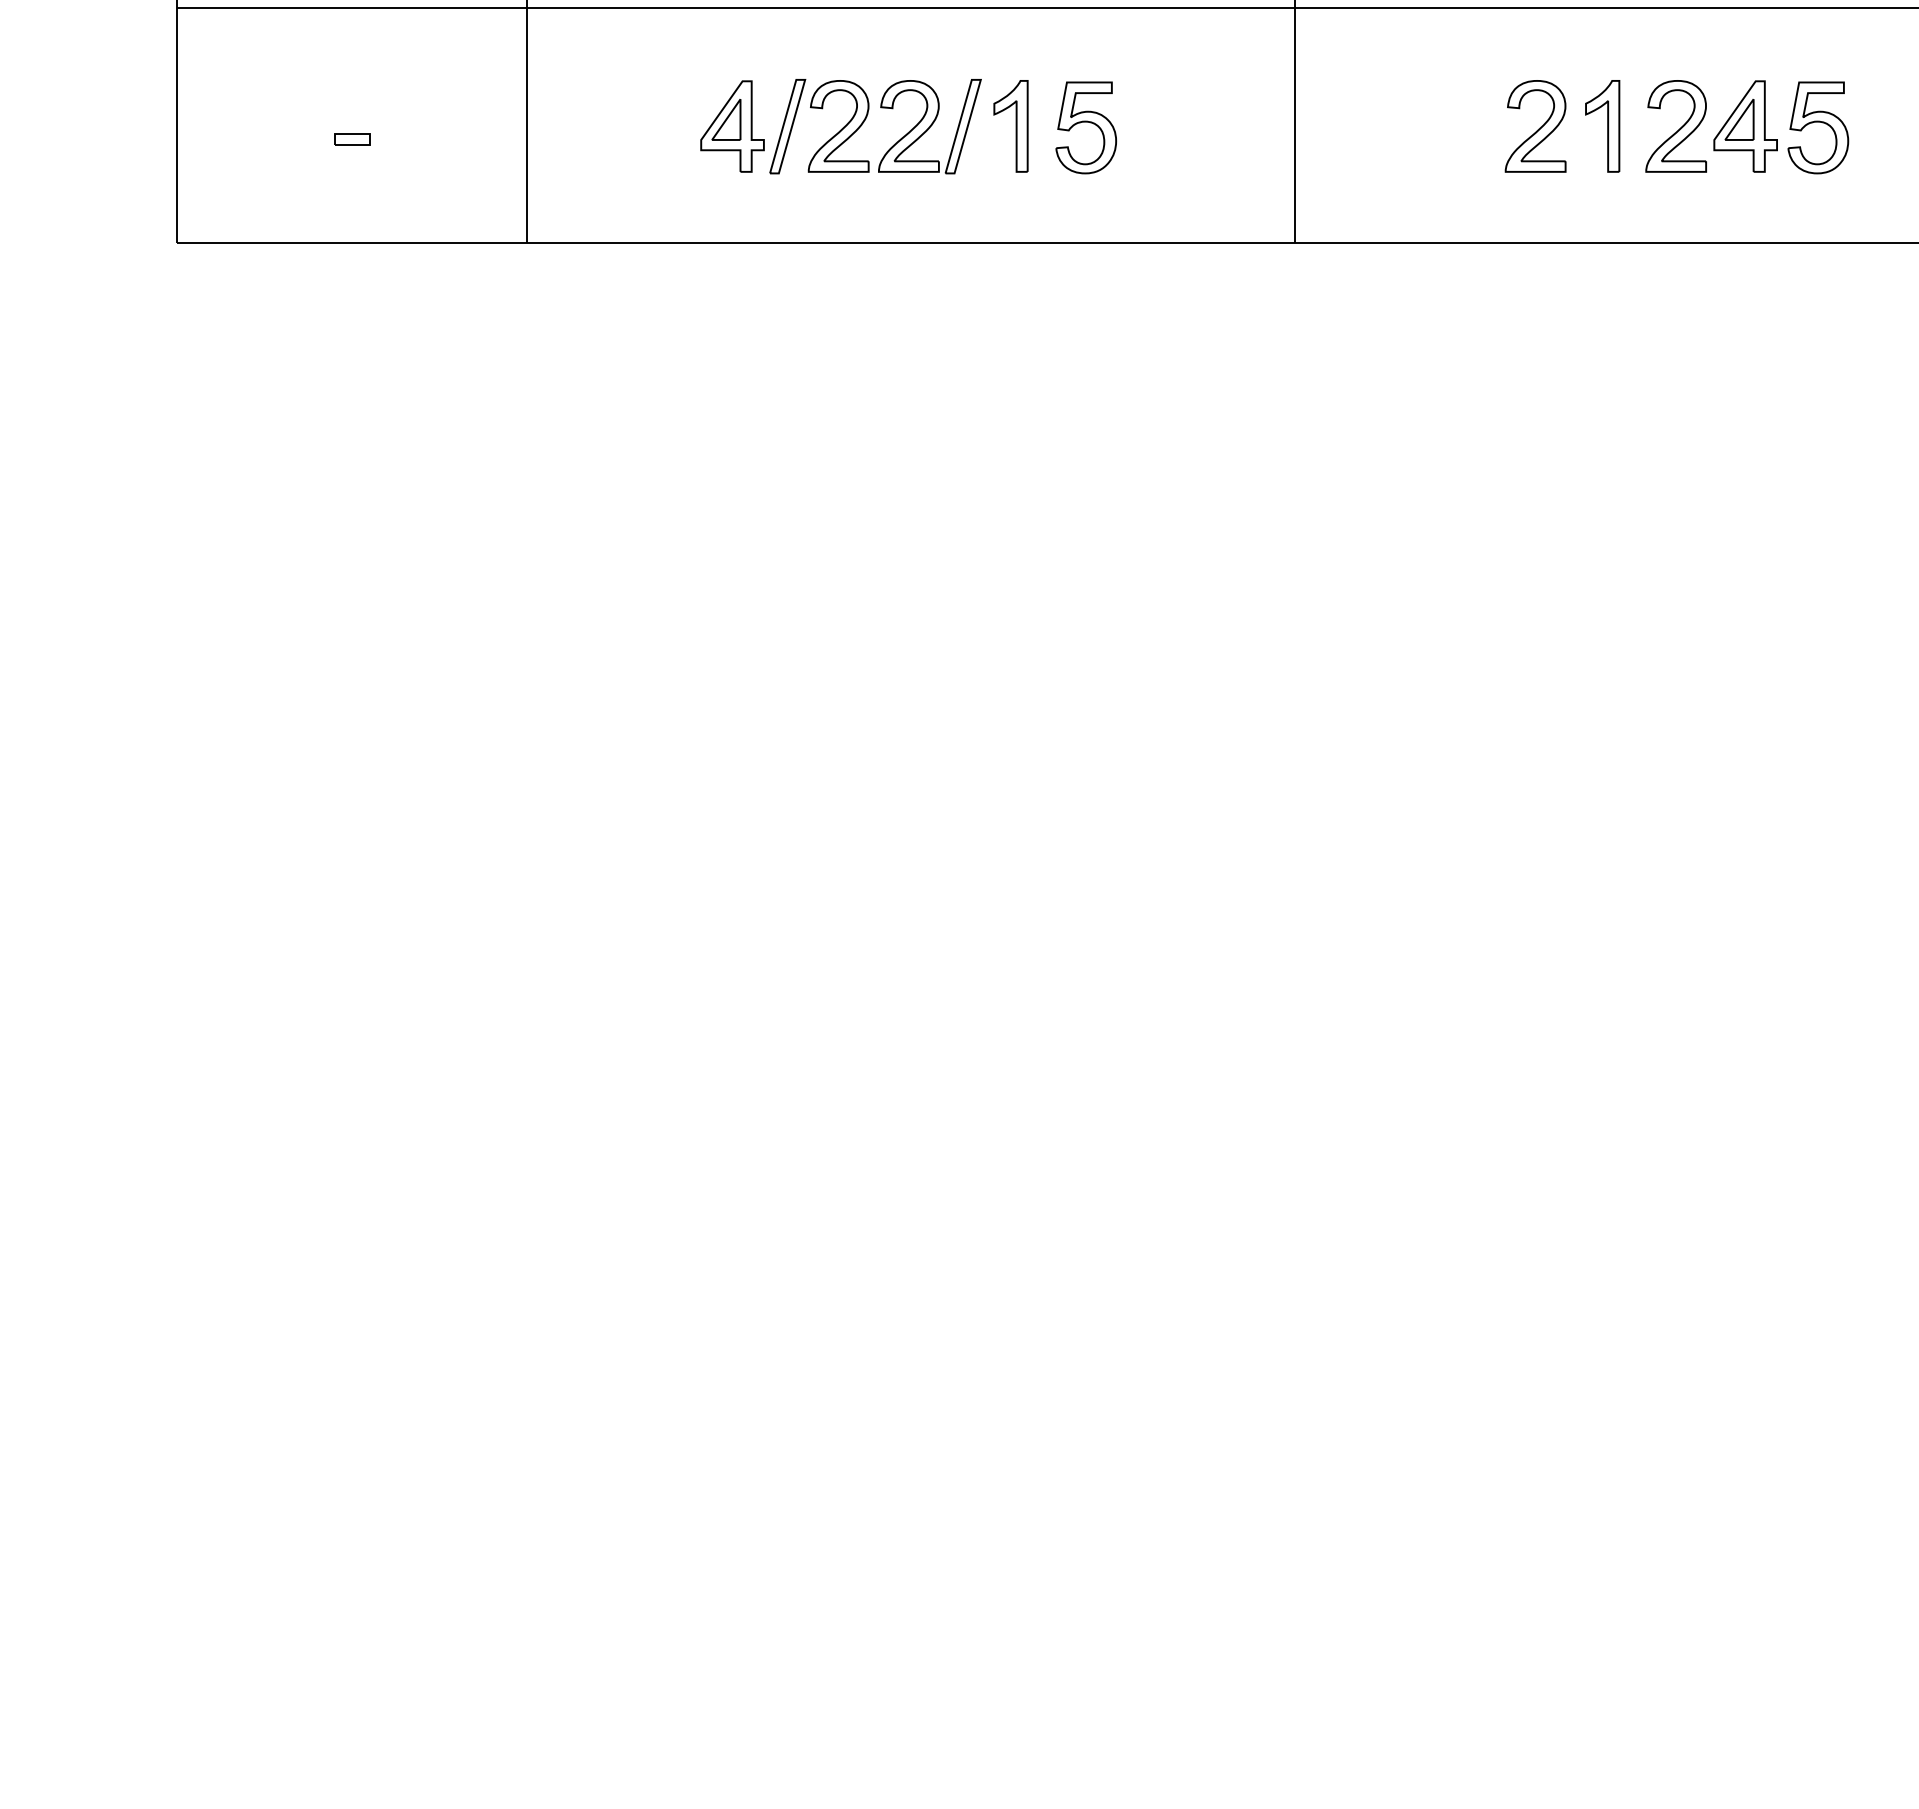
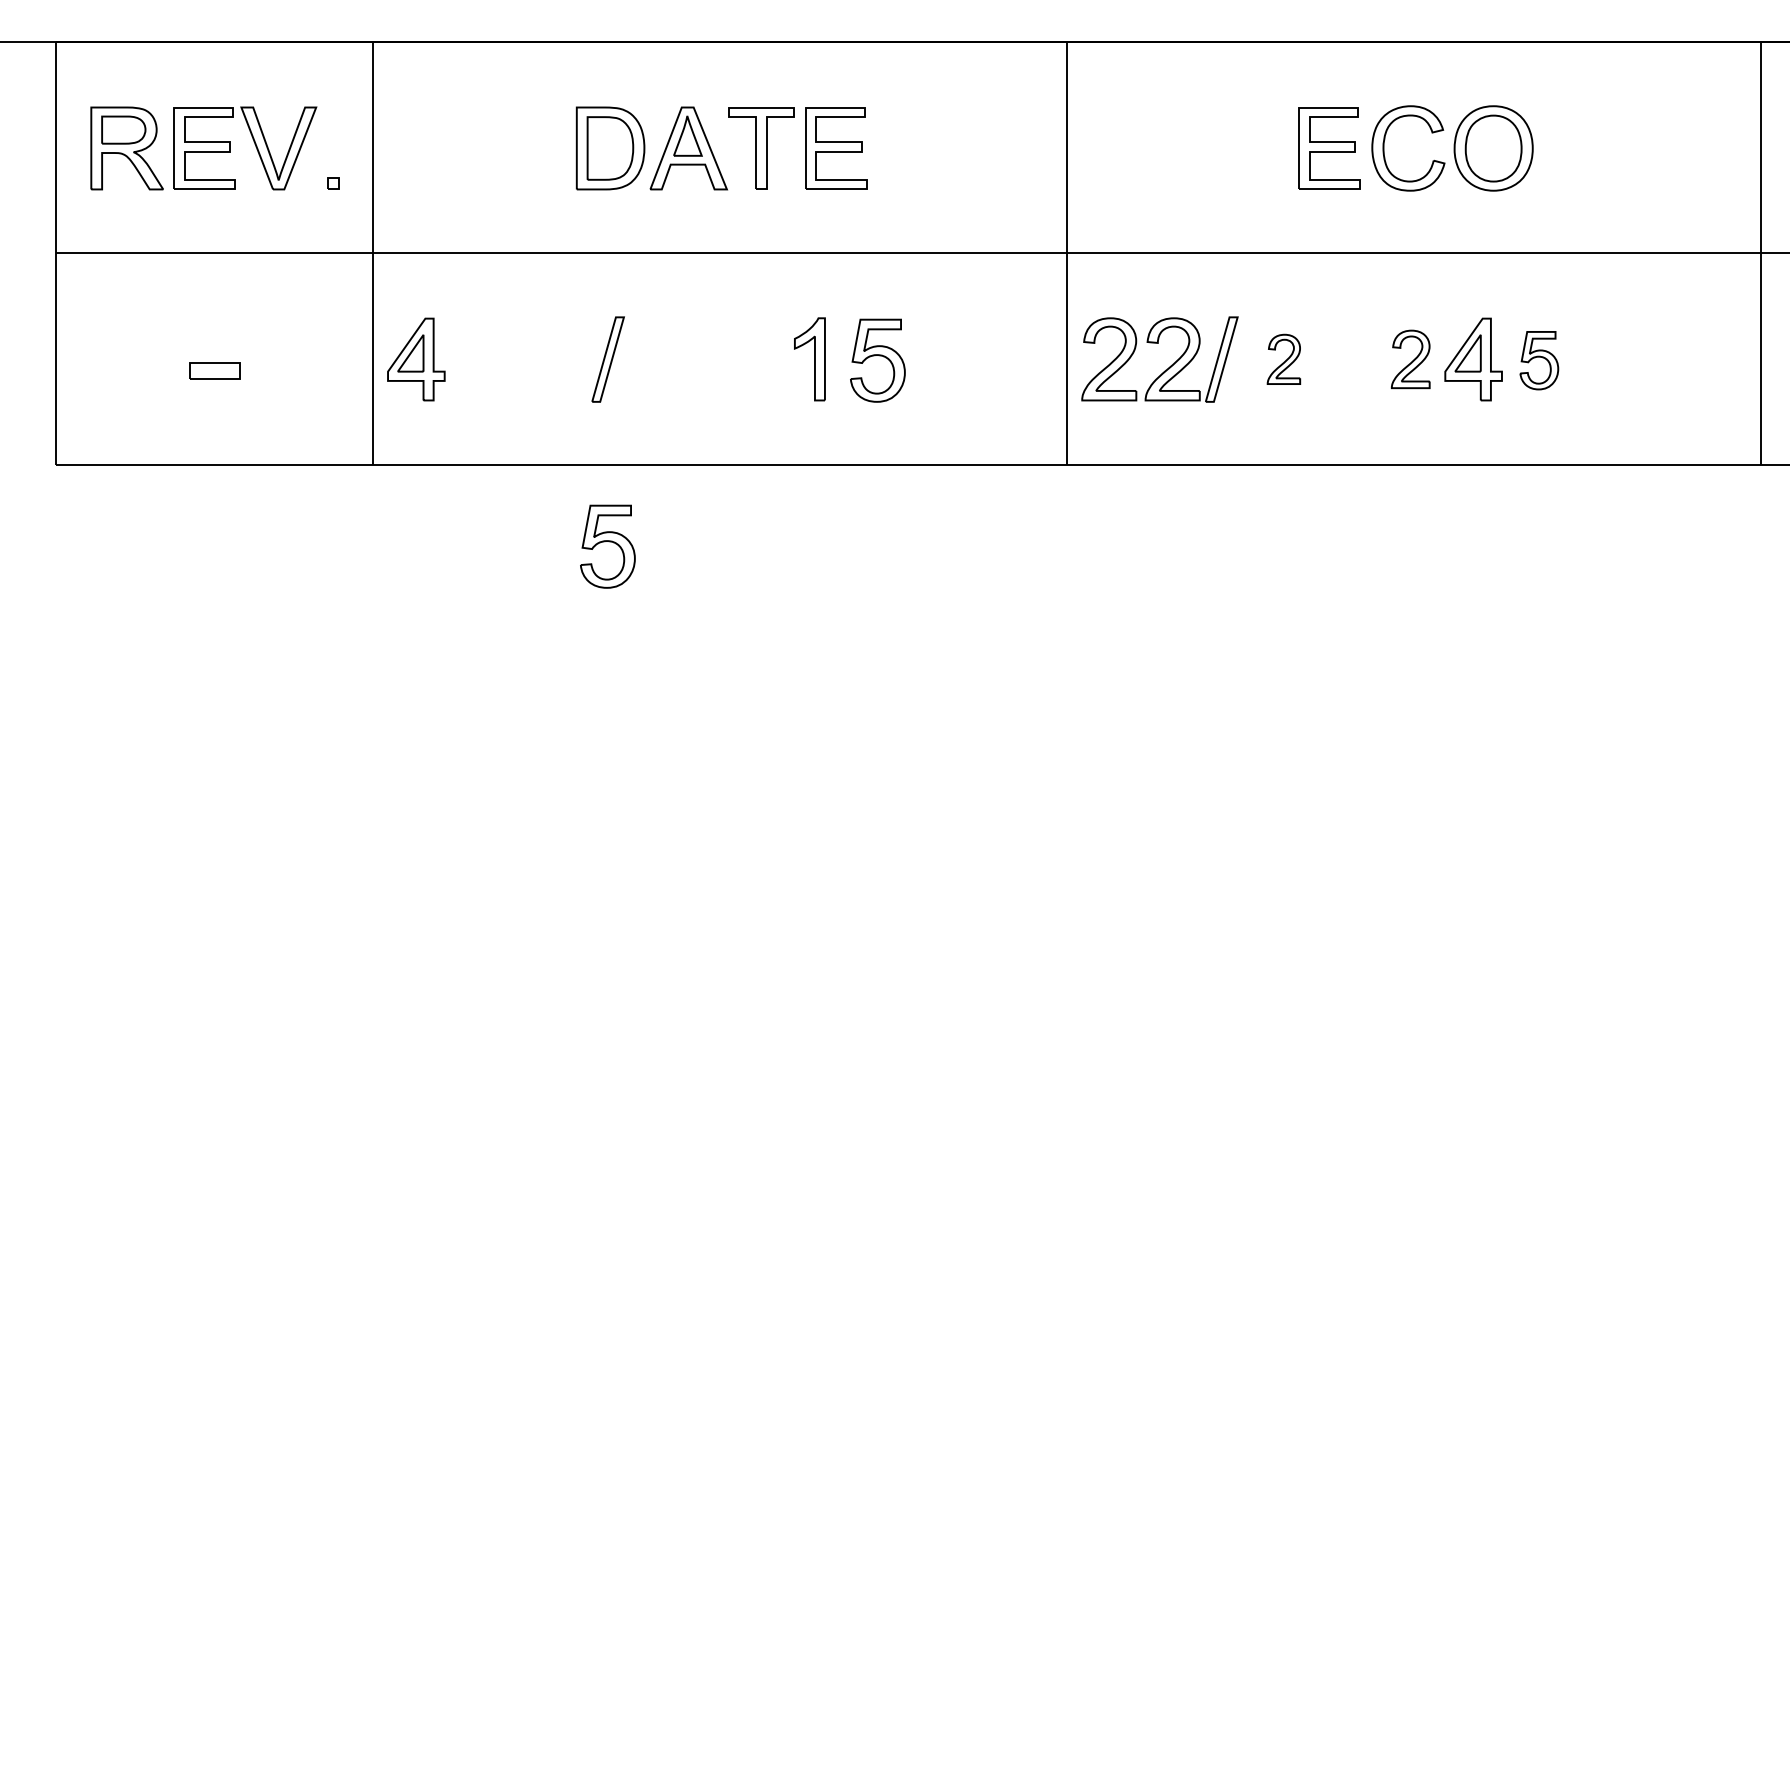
part: (732, 126) -> (416, 359), moved
part: (1535, 126) -> (1283, 359), size x0.6
part: (1602, 126) -> (1344, 359), removed
part: (1675, 126) -> (1410, 359), size x0.7
part: (1818, 127) -> (1539, 360), size x0.7
part: (900, 137) -> (1165, 369), moved
part: (351, 138) -> (214, 370), size x1.6
part: (786, 333) -> (607, 546), added

